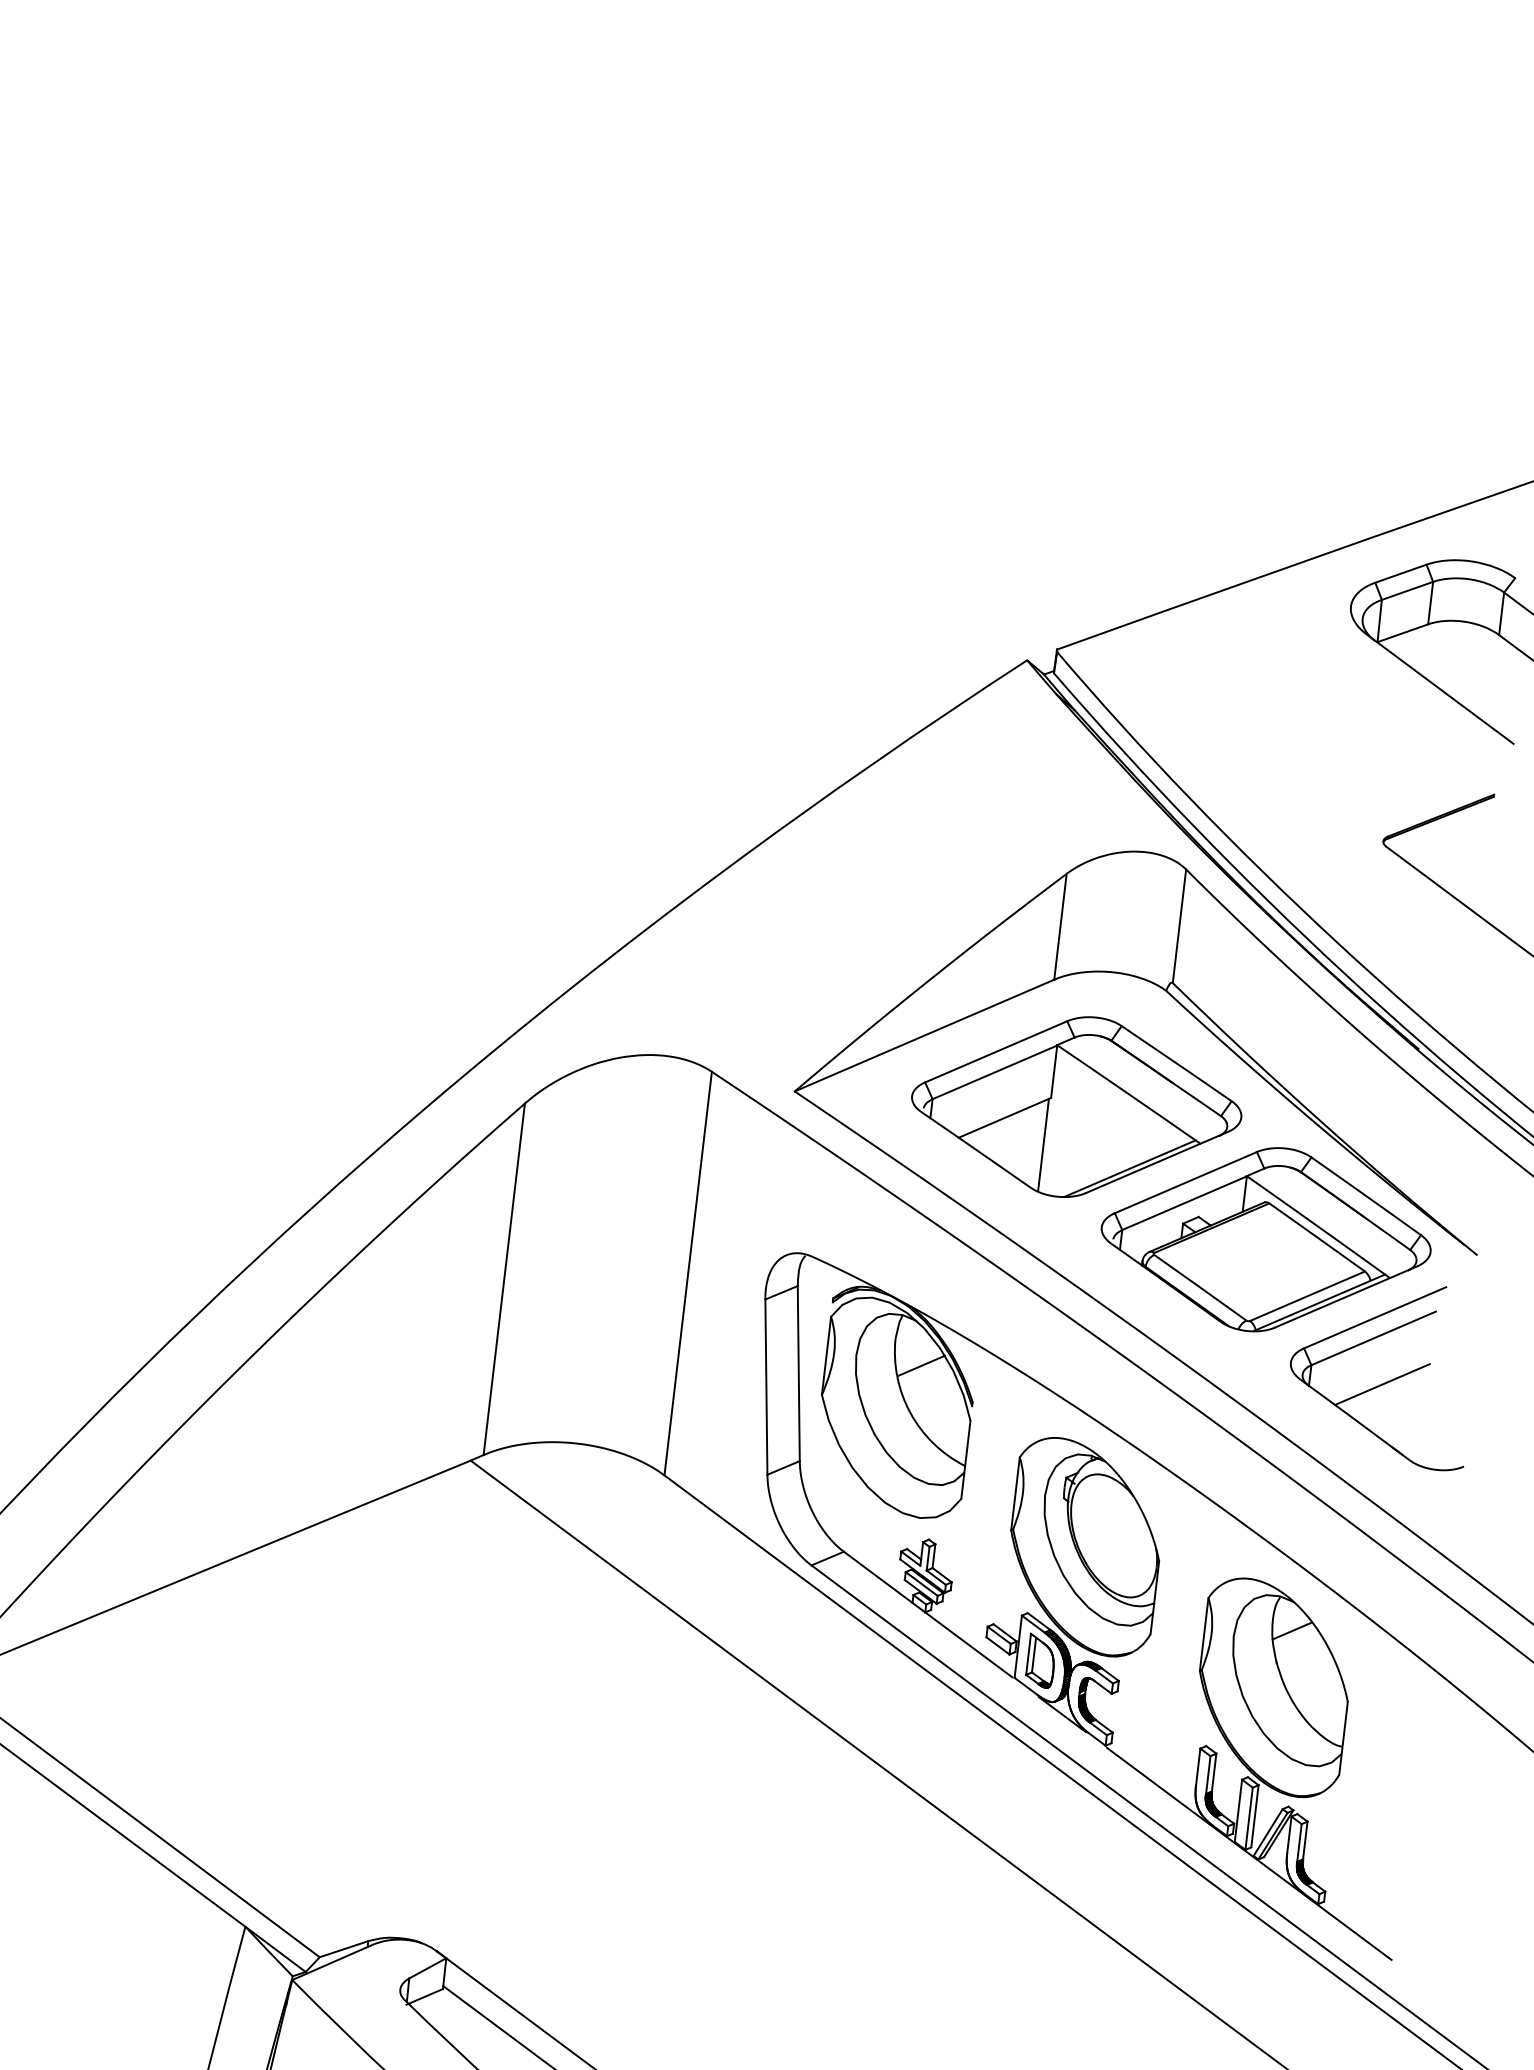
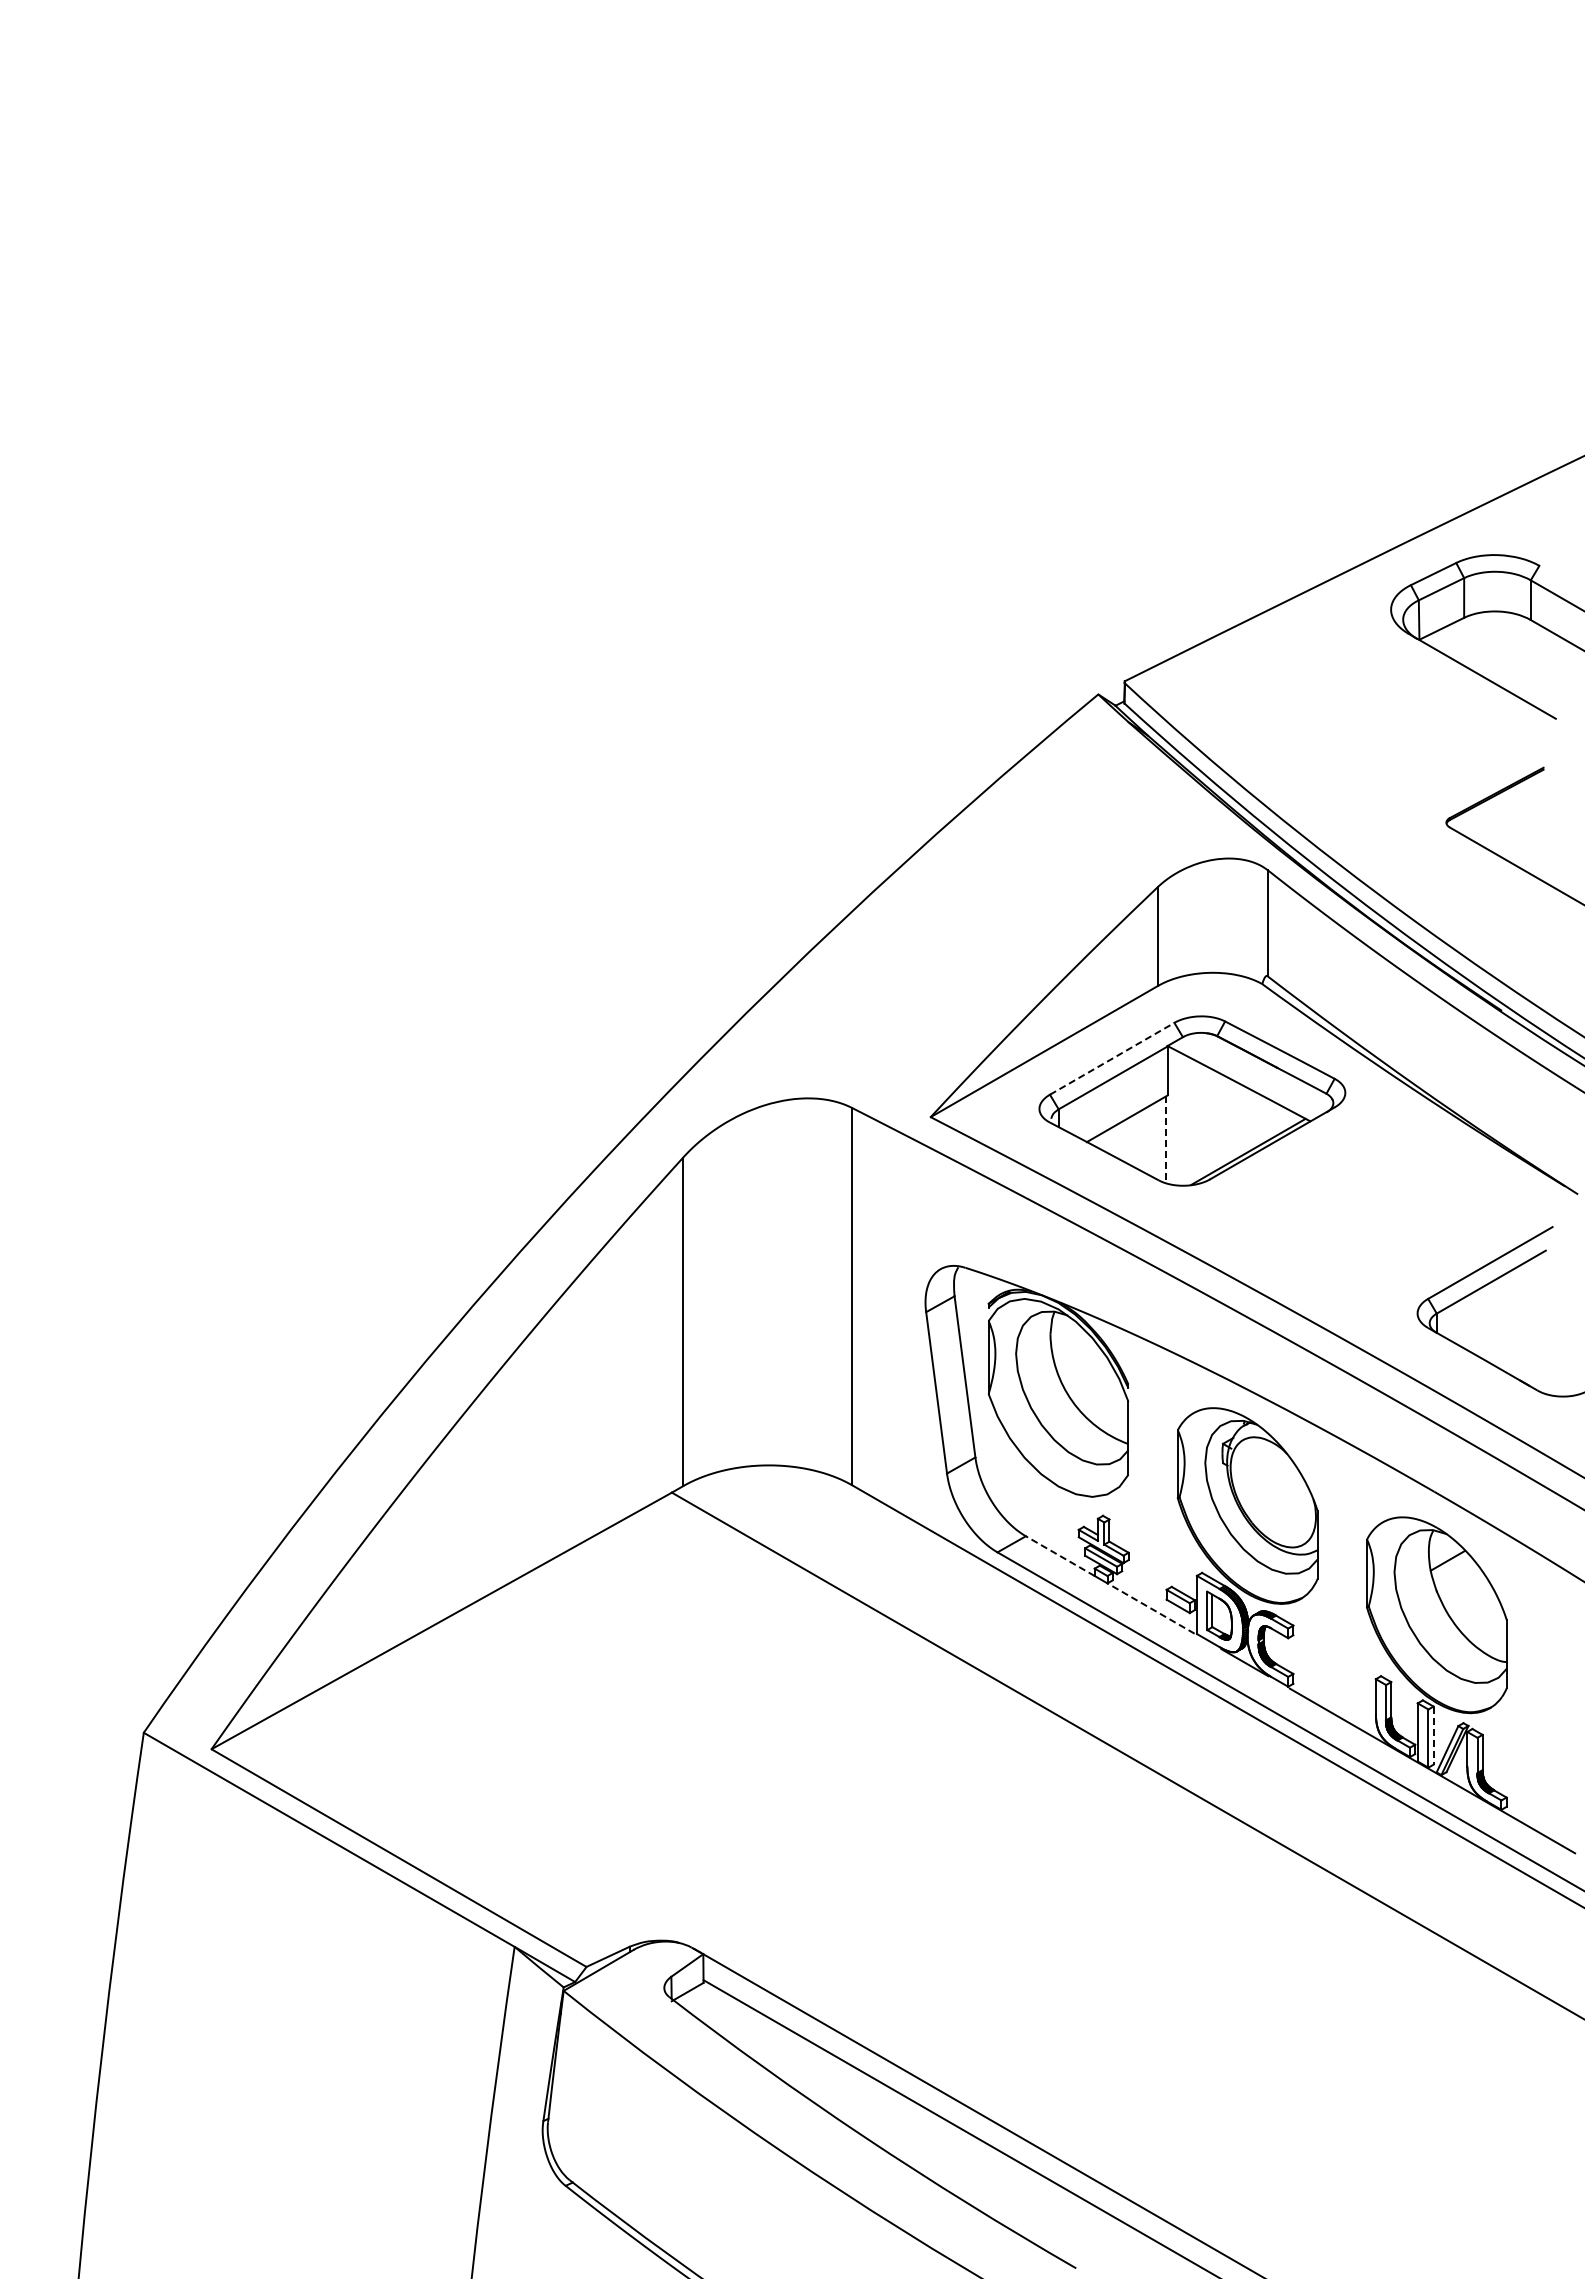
line: (996, 1051) -> (1112, 1058), solid -> dashed
line: (1042, 1145) -> (1165, 1140), solid -> dashed
part: (1266, 1239) -> (1381, 1202), removed
line: (920, 1365) -> (1076, 1356), removed
line: (1381, 1384) -> (1503, 1323), removed
line: (878, 1577) -> (1060, 1556), solid -> dashed
line: (968, 1644) -> (1150, 1608), solid -> dashed
line: (1254, 1817) -> (1433, 1736), solid -> dashed

